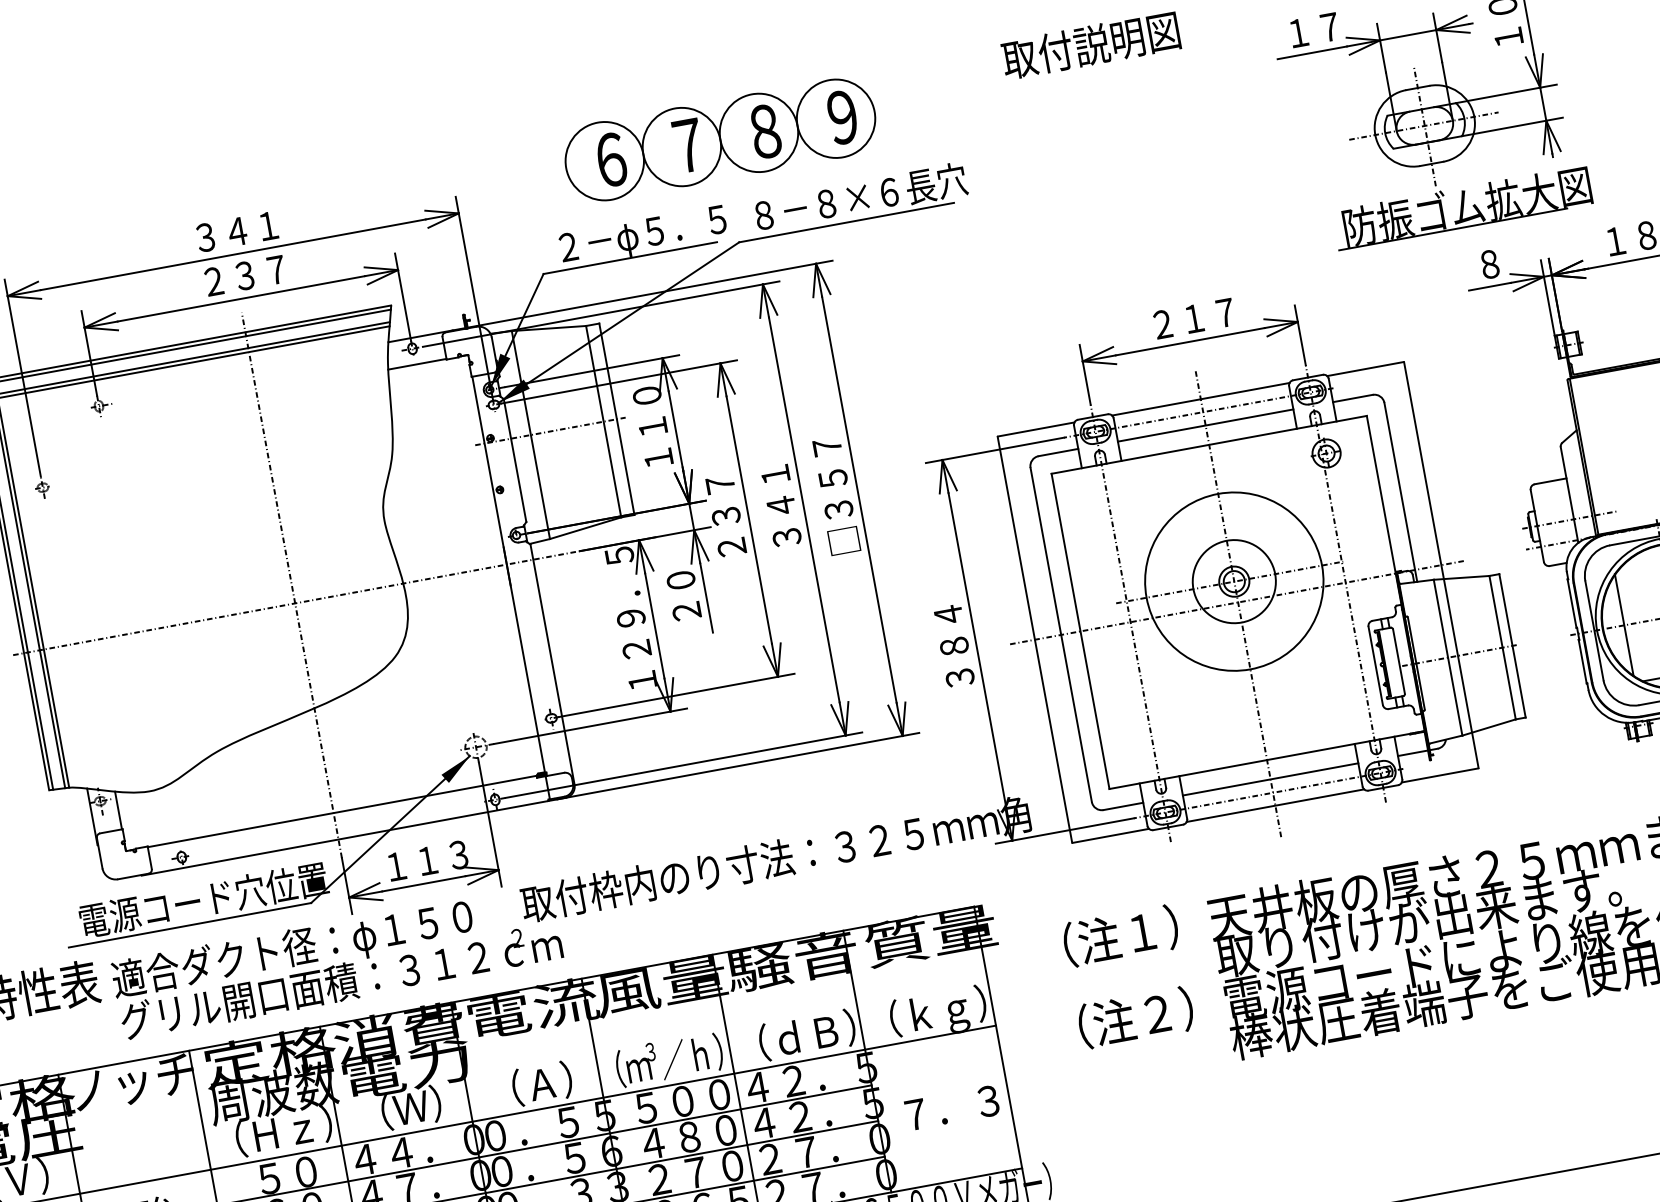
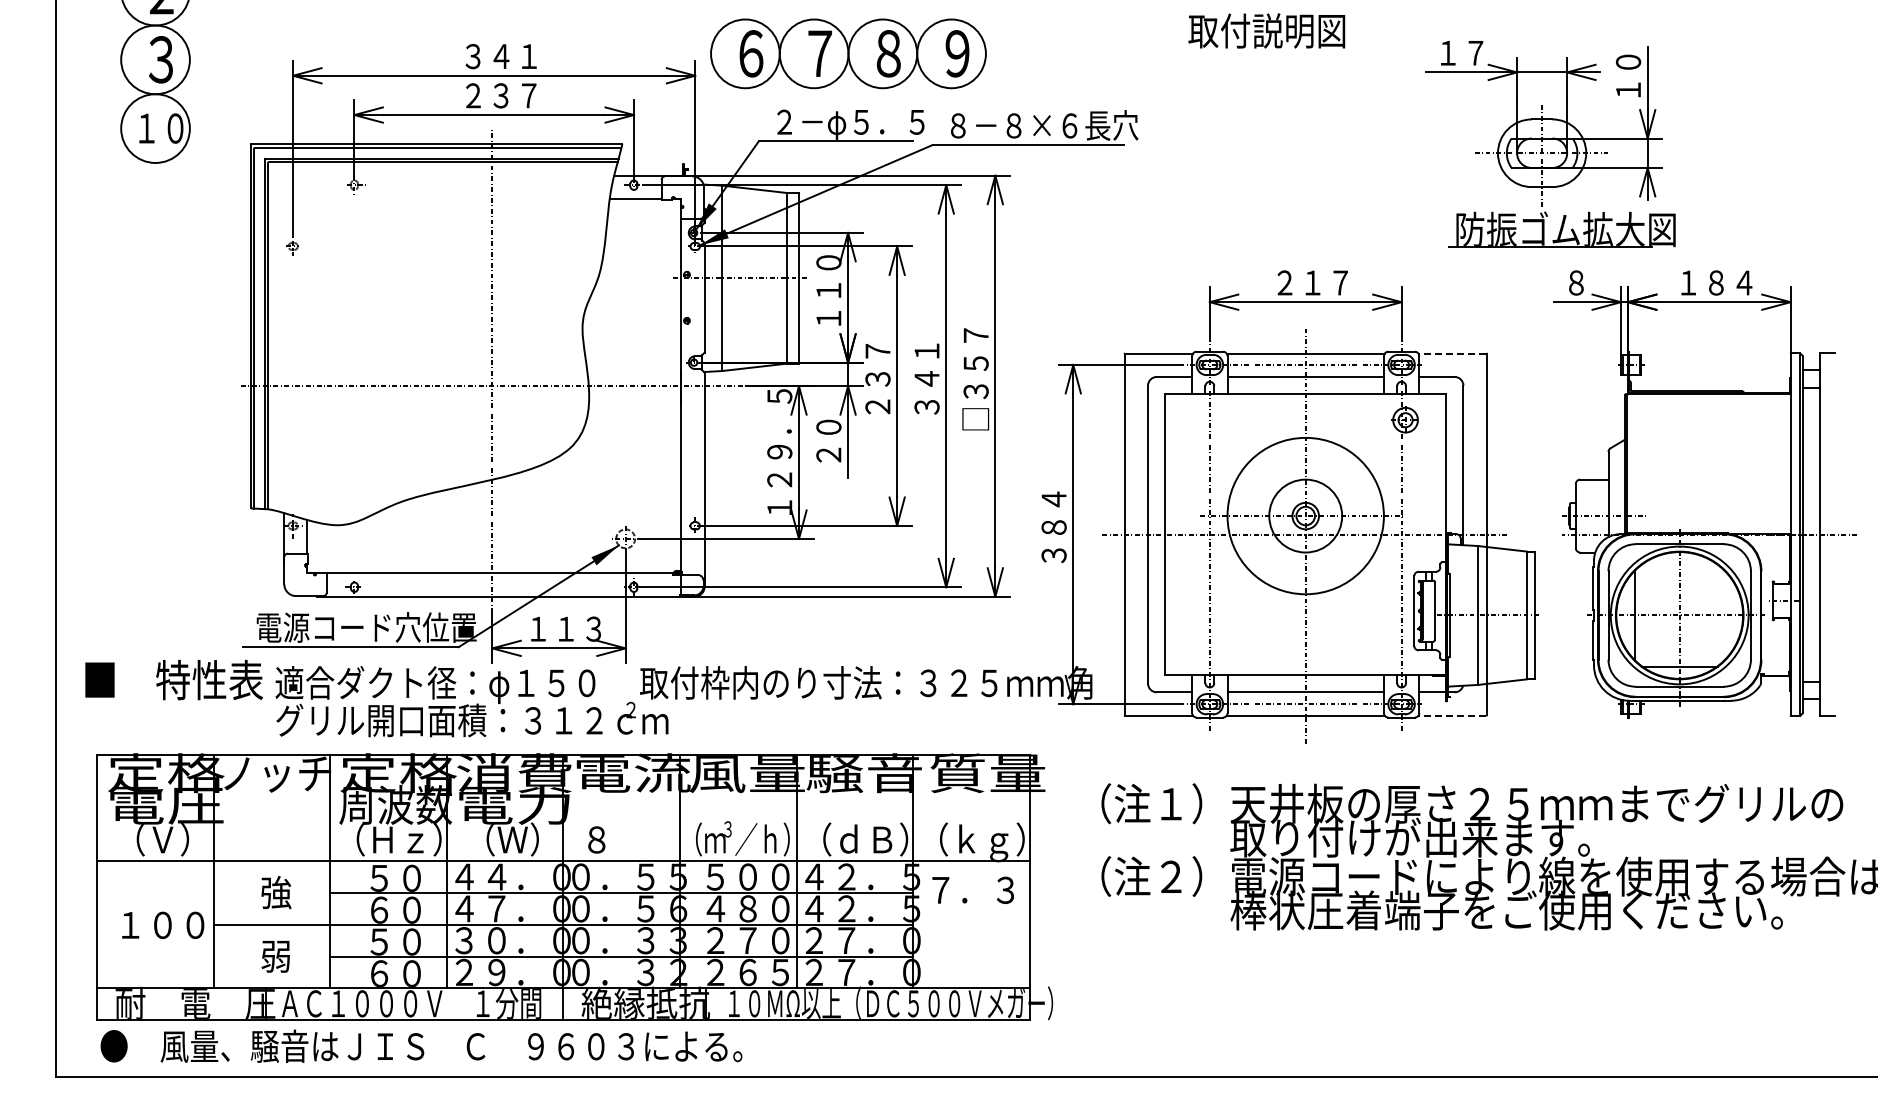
part: (720, 139) -> (848, 53), moved
line: (1364, 369) -> (1451, 353), solid -> dashed
line: (1438, 775) -> (1451, 715), solid -> dashed
text: (533, 1085) -> (621, 839), （Ａ） -> ８
text: (951, 1107) -> (972, 889), moved

